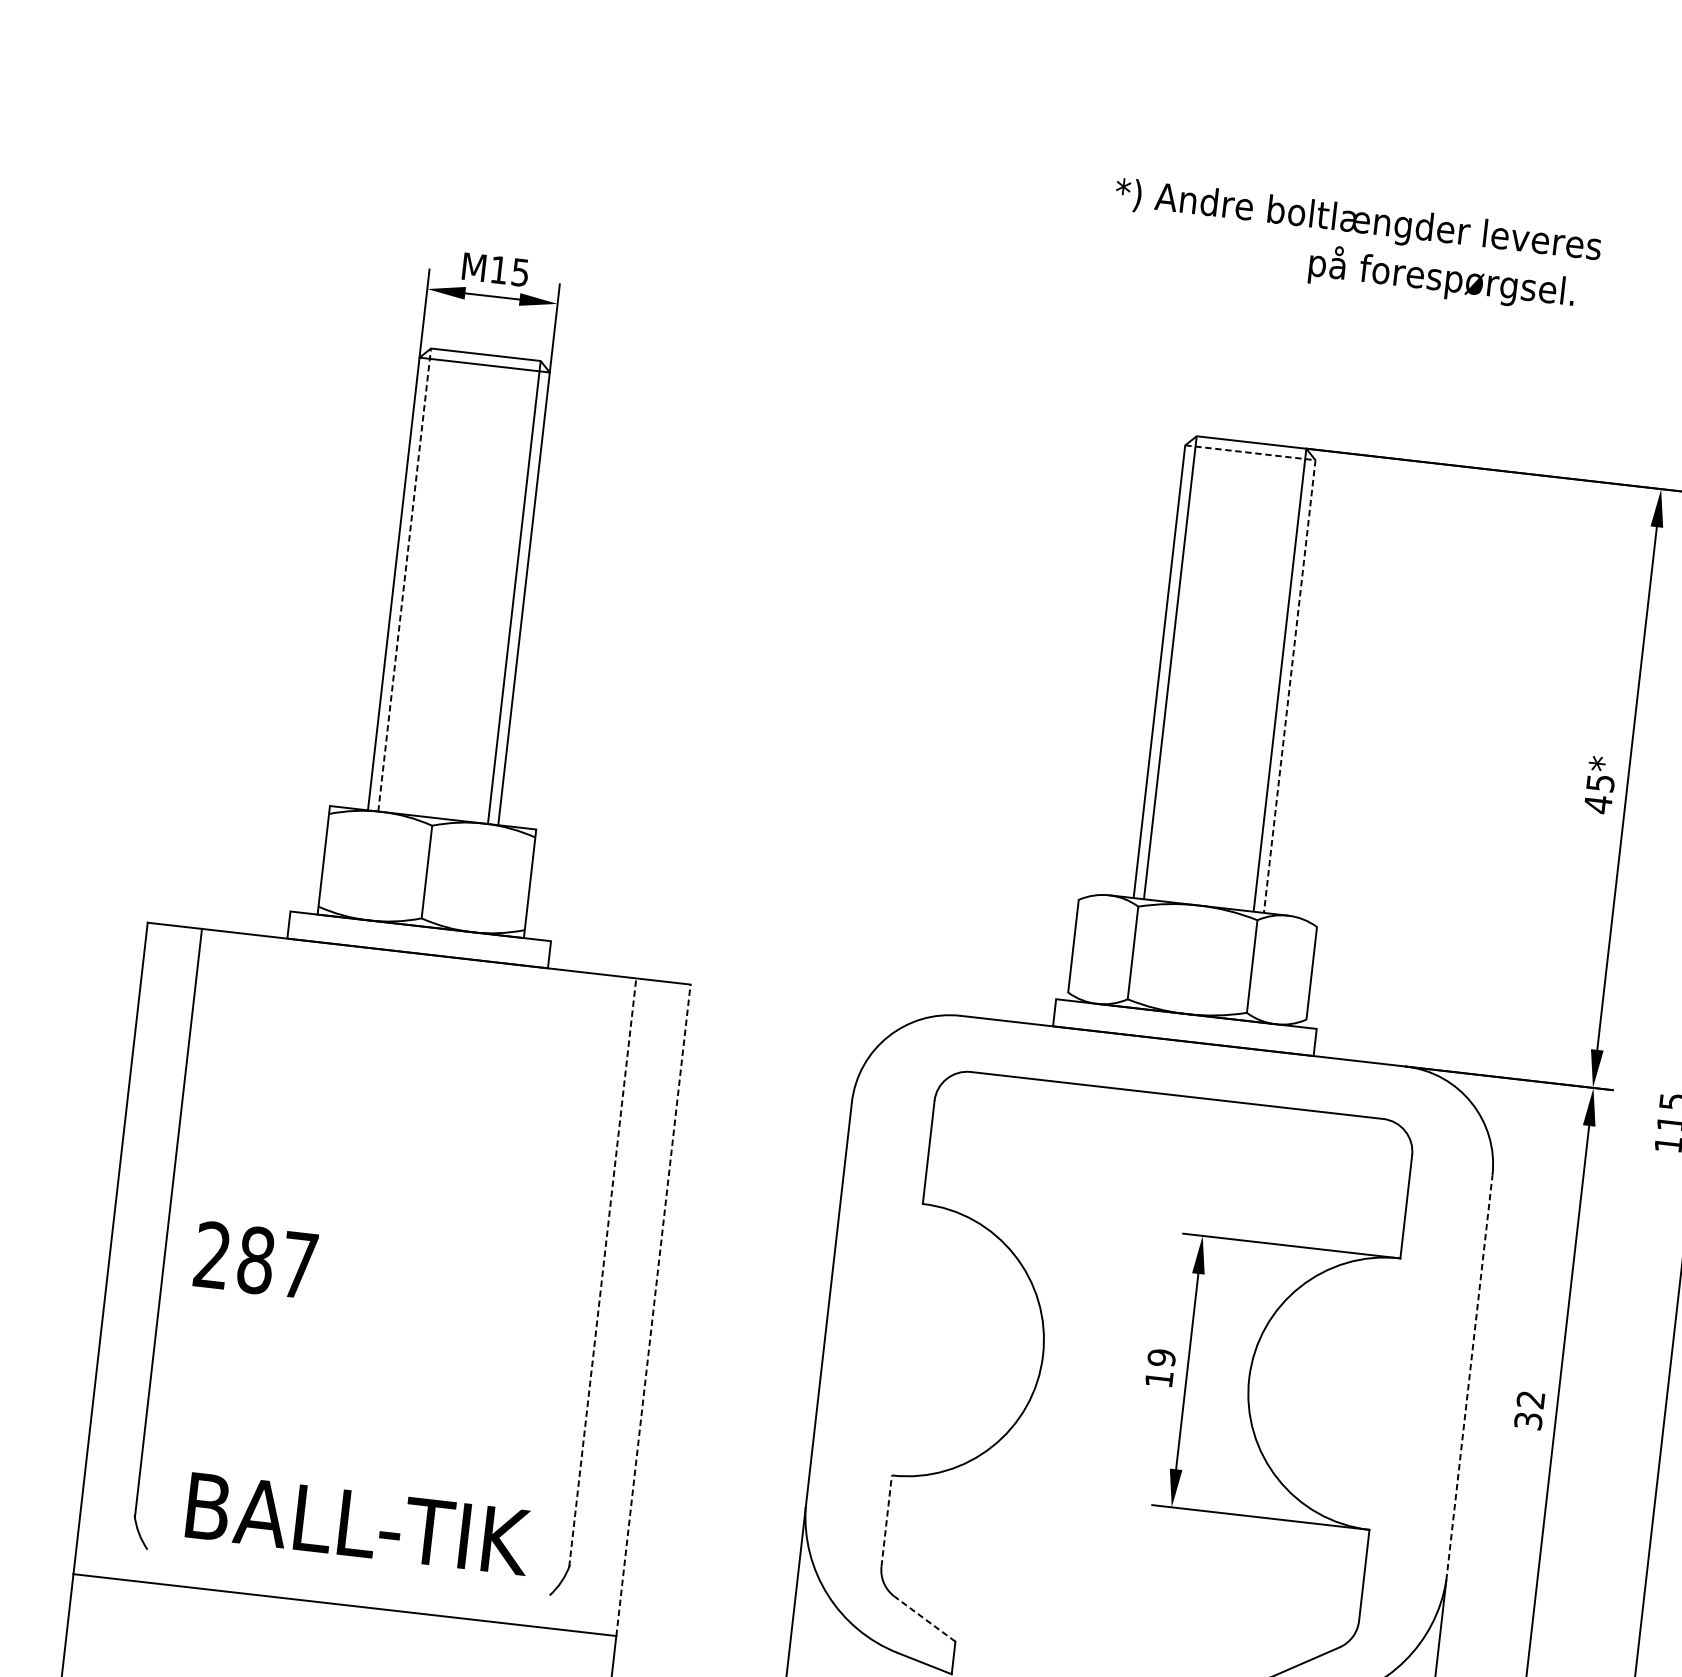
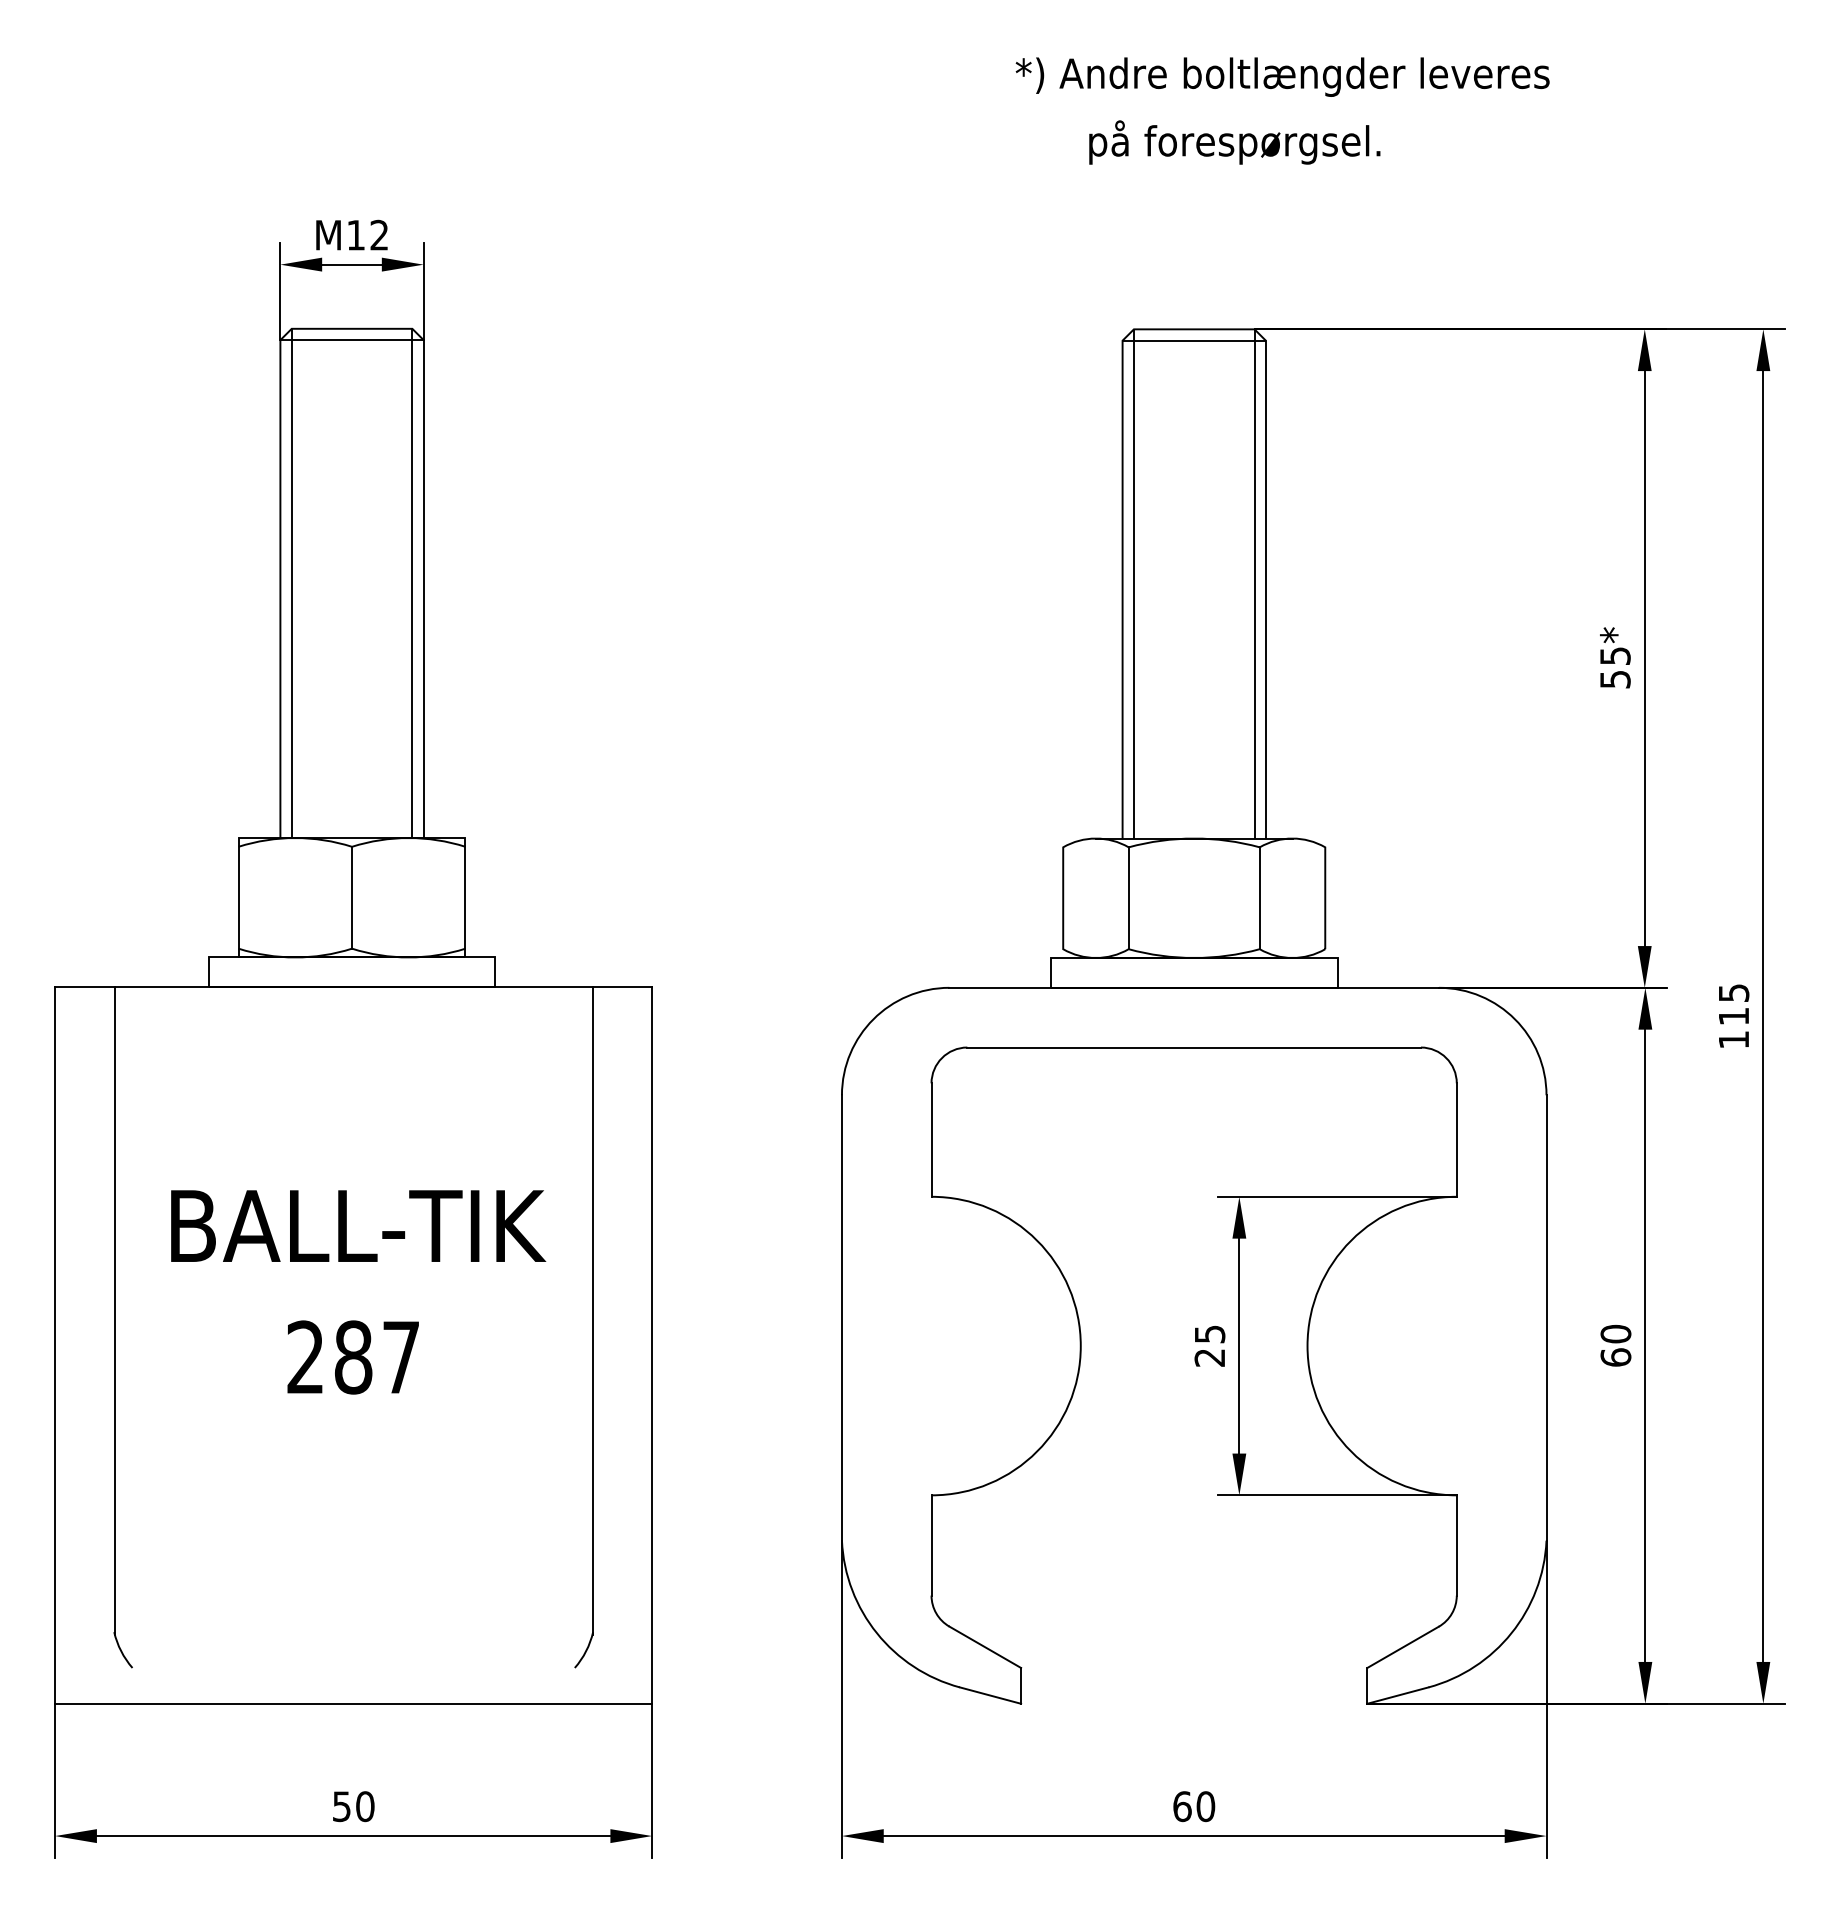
text: (520, 271) -> (379, 234), M15 -> M12
text: (1441, 278) -> (1234, 142), moved
line: (404, 580) -> (291, 583), dashed -> solid
line: (1296, 620) -> (1265, 517), dashed -> solid
text: (1598, 804) -> (1615, 679), 45* -> 55*
text: (255, 1260) -> (352, 1357), moved
line: (602, 1272) -> (592, 1310), dashed -> solid
line: (653, 1310) -> (652, 1345), dashed -> solid
text: (1160, 1367) -> (1209, 1345), 19 -> 25
line: (1469, 1377) -> (1546, 1317), dashed -> solid
text: (1529, 1410) -> (1615, 1345), 32 -> 60
line: (886, 1520) -> (931, 1544), dashed -> solid
text: (358, 1523) -> (358, 1225), moved
line: (924, 1619) -> (984, 1647), dashed -> solid

